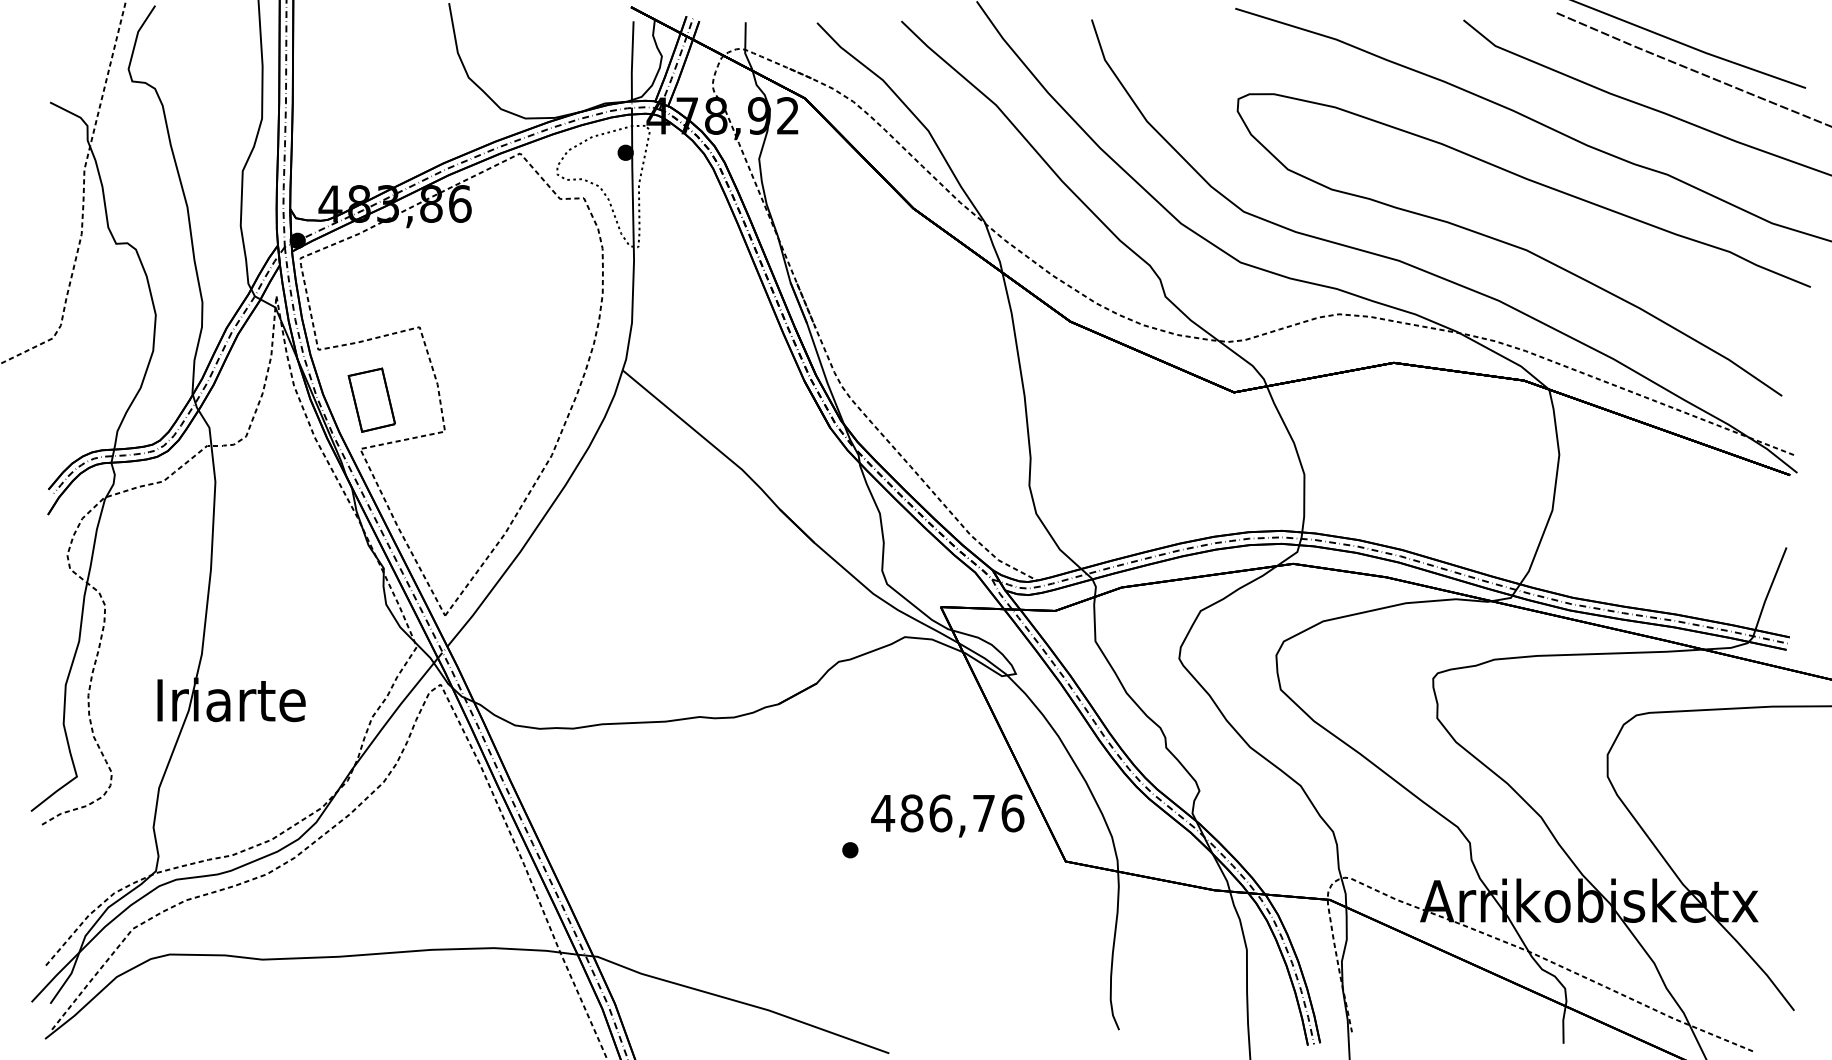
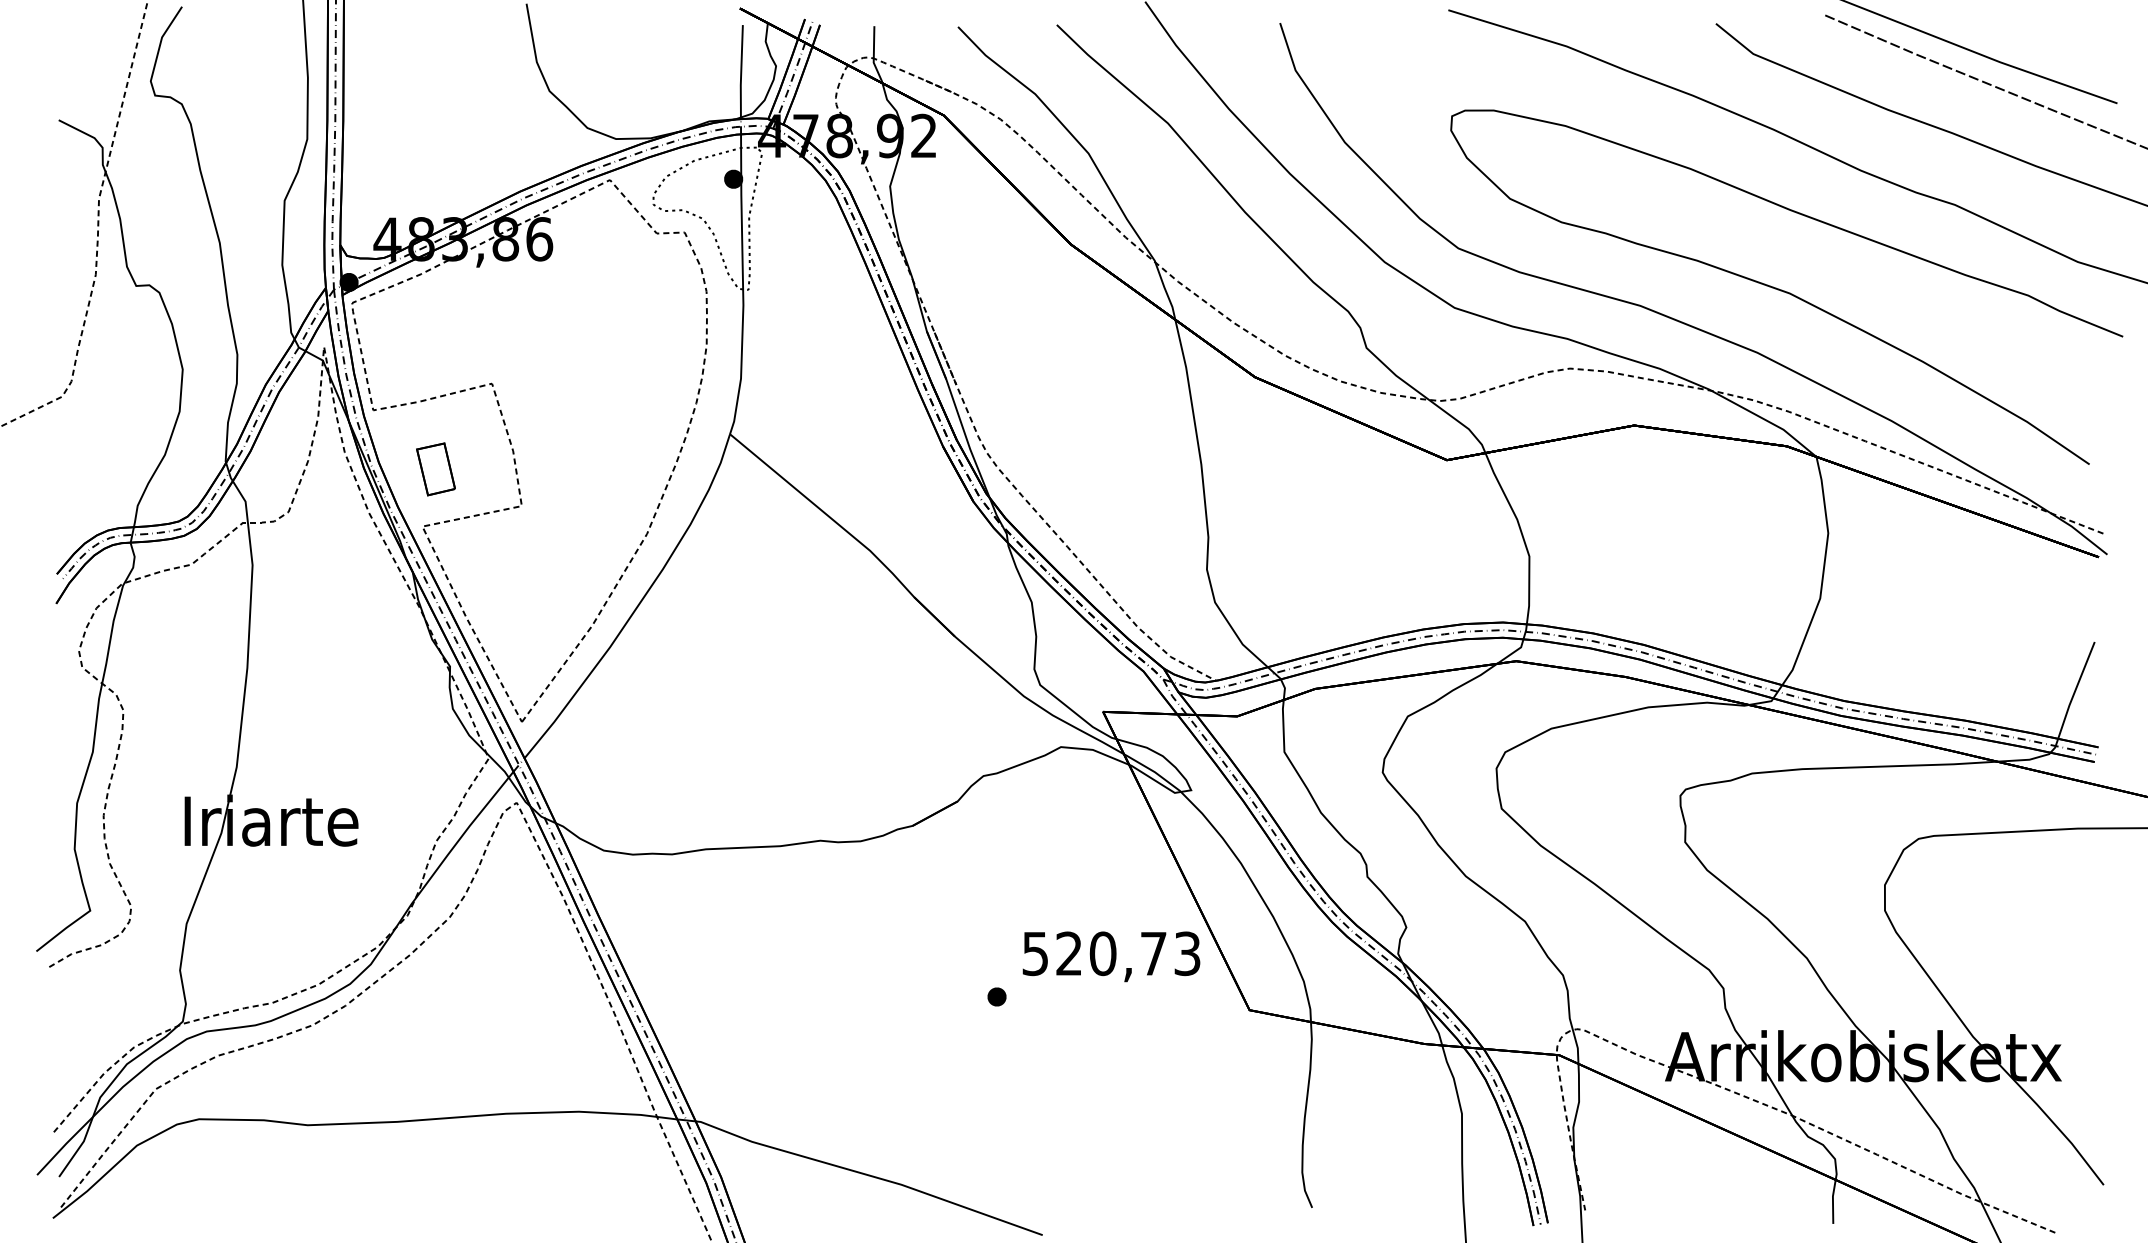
part: (371, 400) -> (435, 469), size x0.7
text: (947, 813) -> (1111, 953), 486,76 -> 520,73

